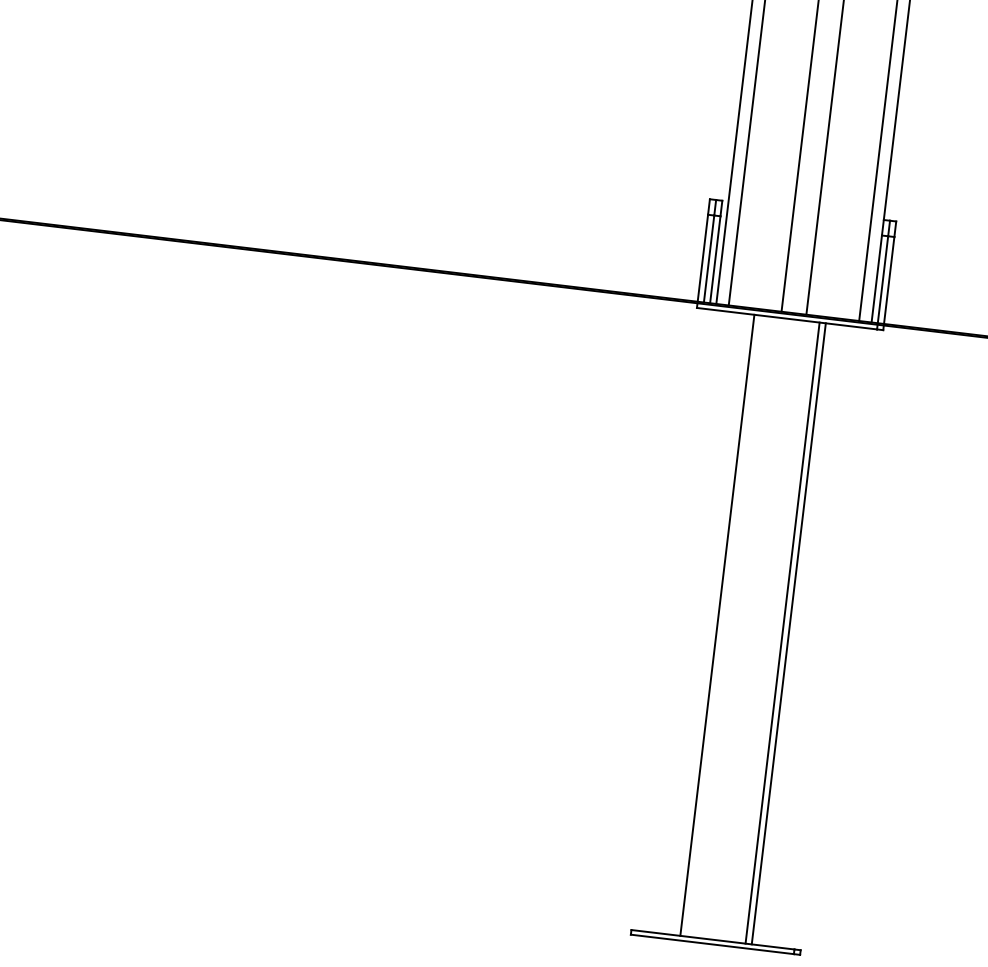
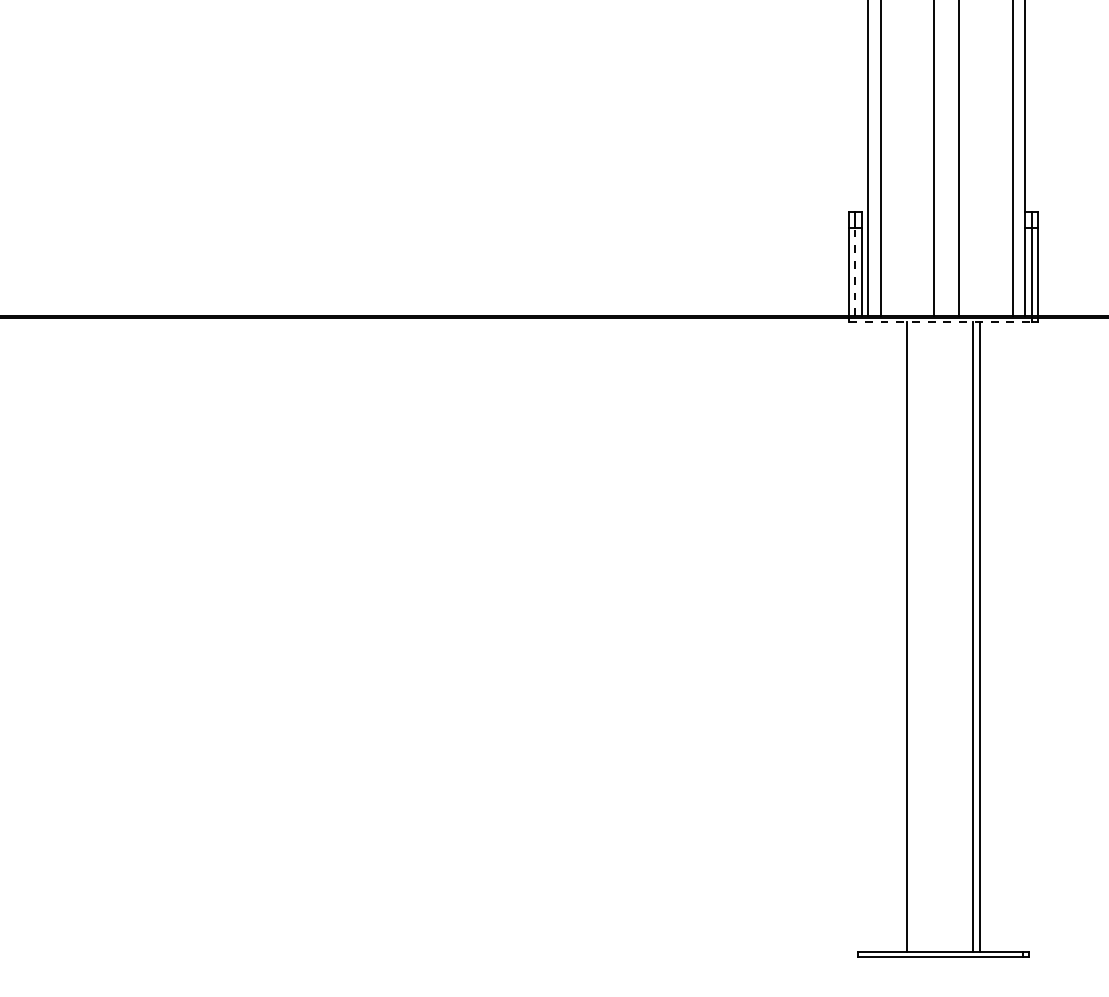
line: (709, 258) -> (855, 271), solid -> dashed
line: (787, 318) -> (940, 322), solid -> dashed

